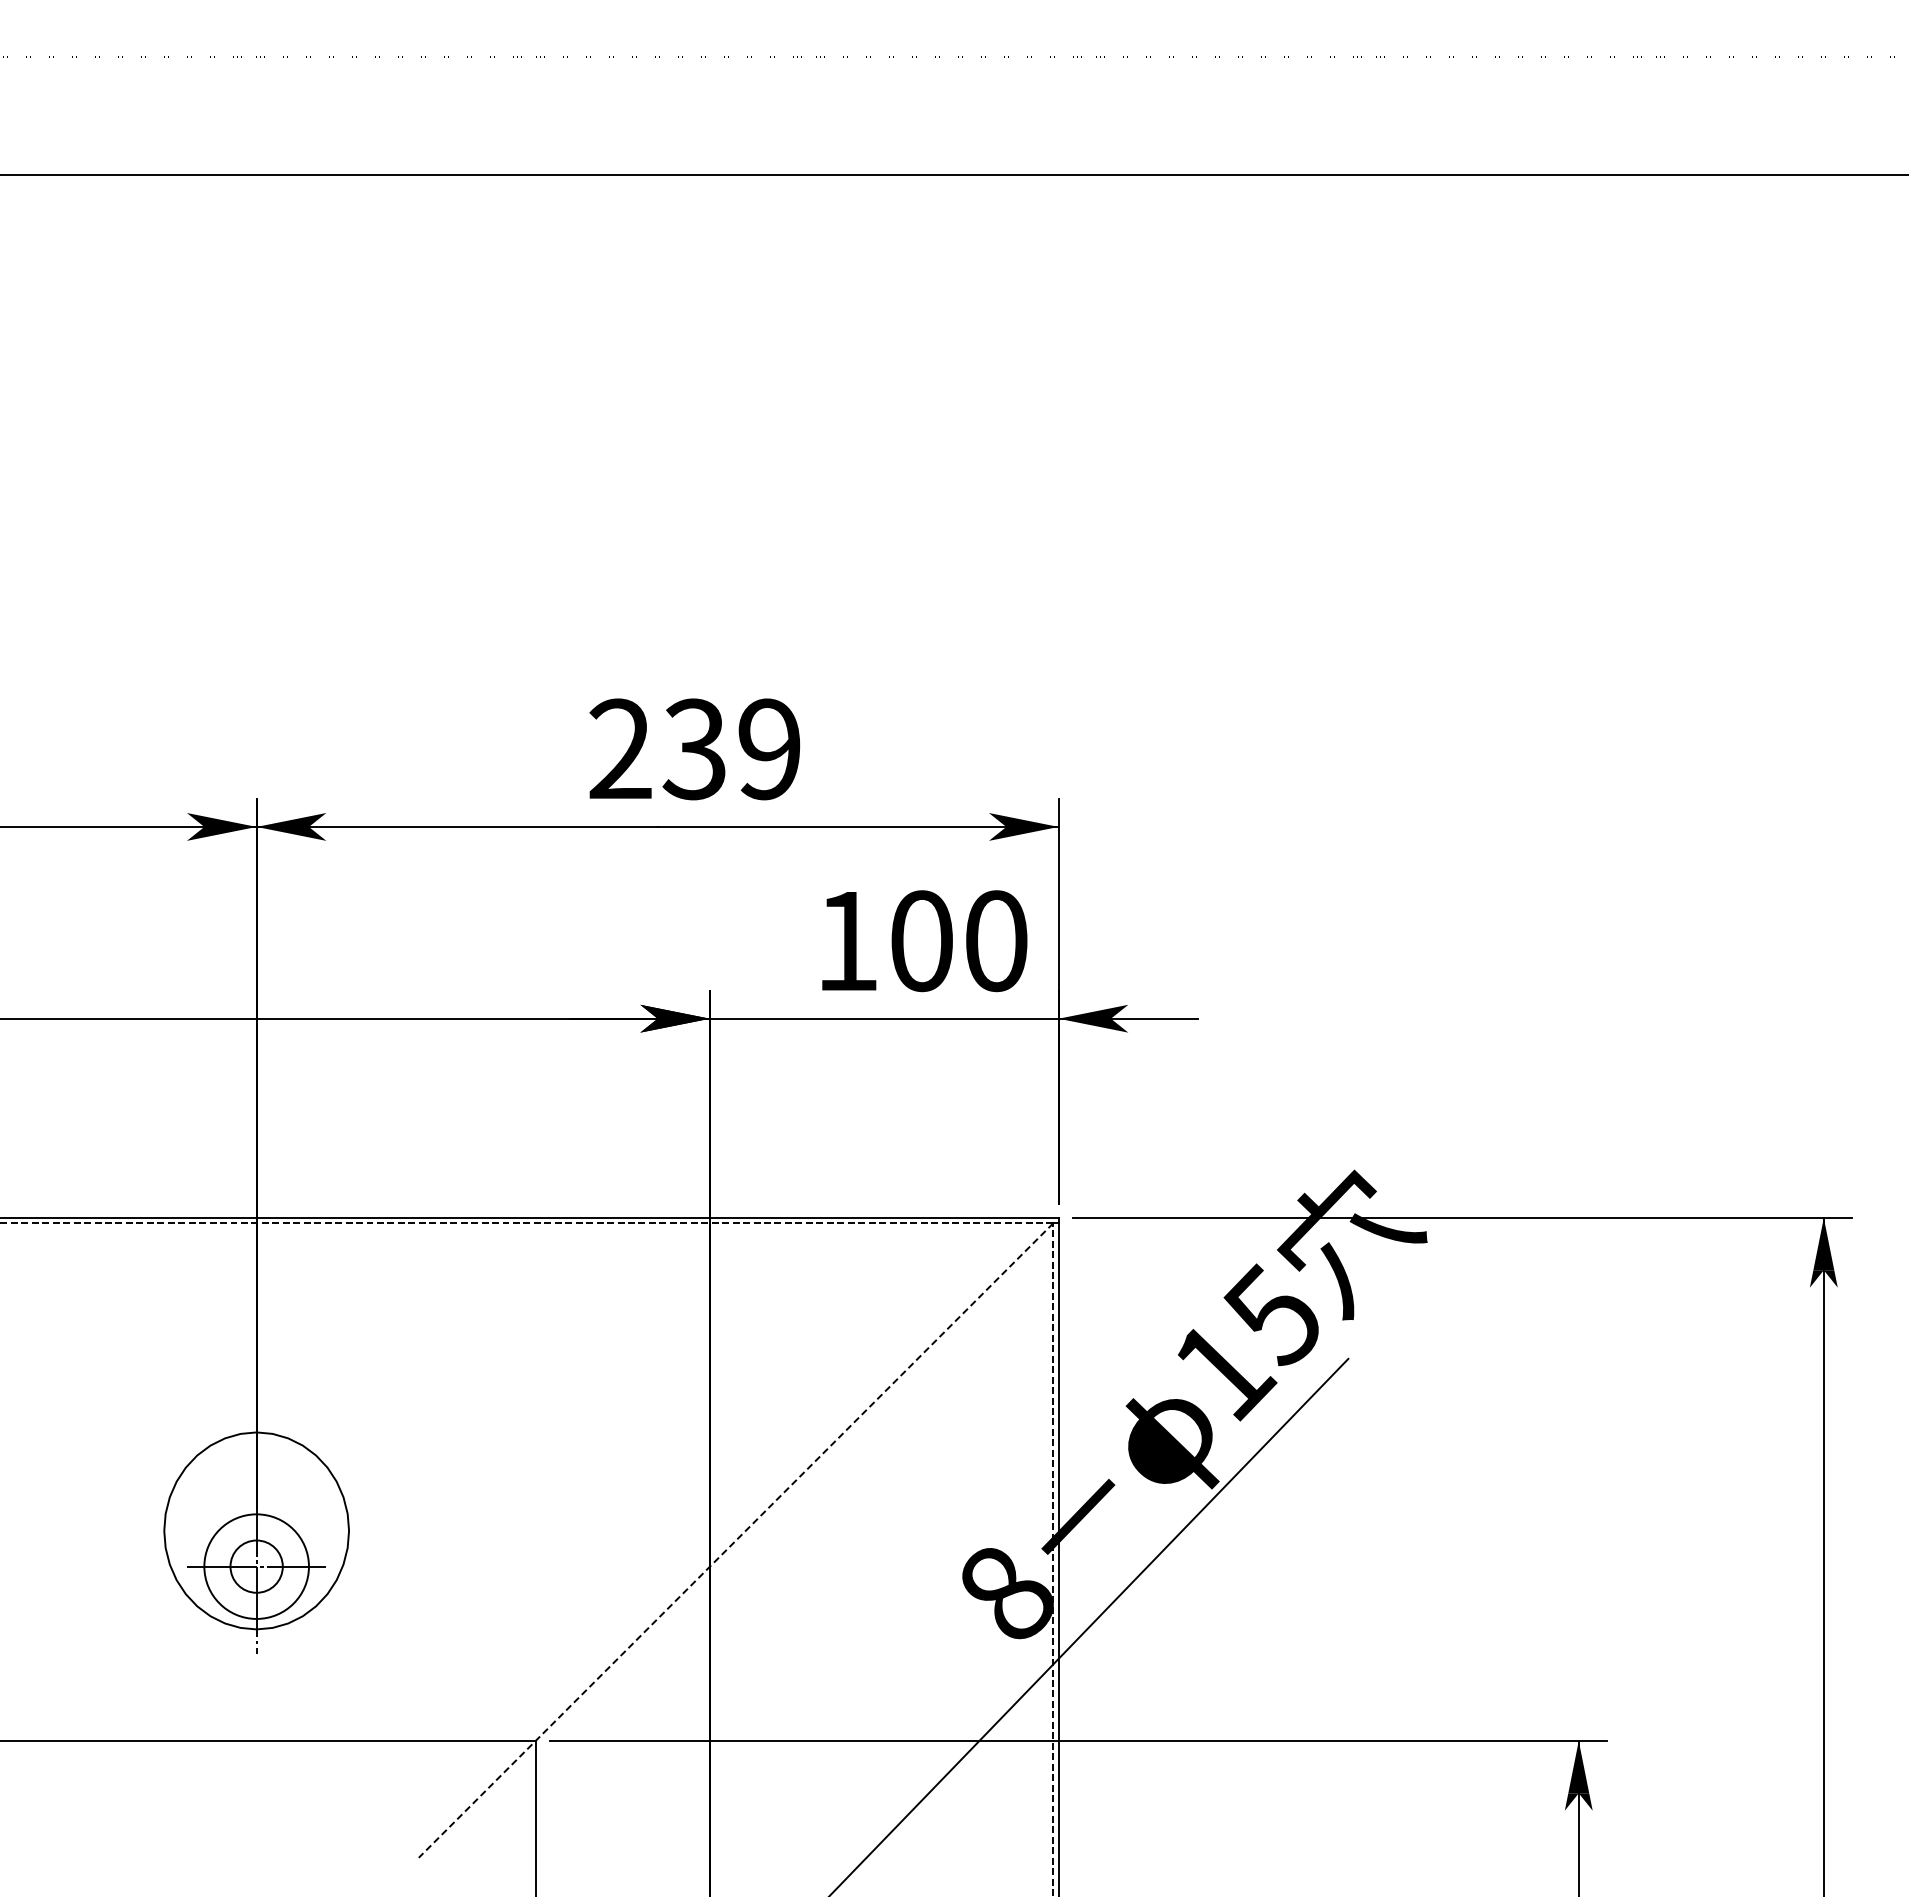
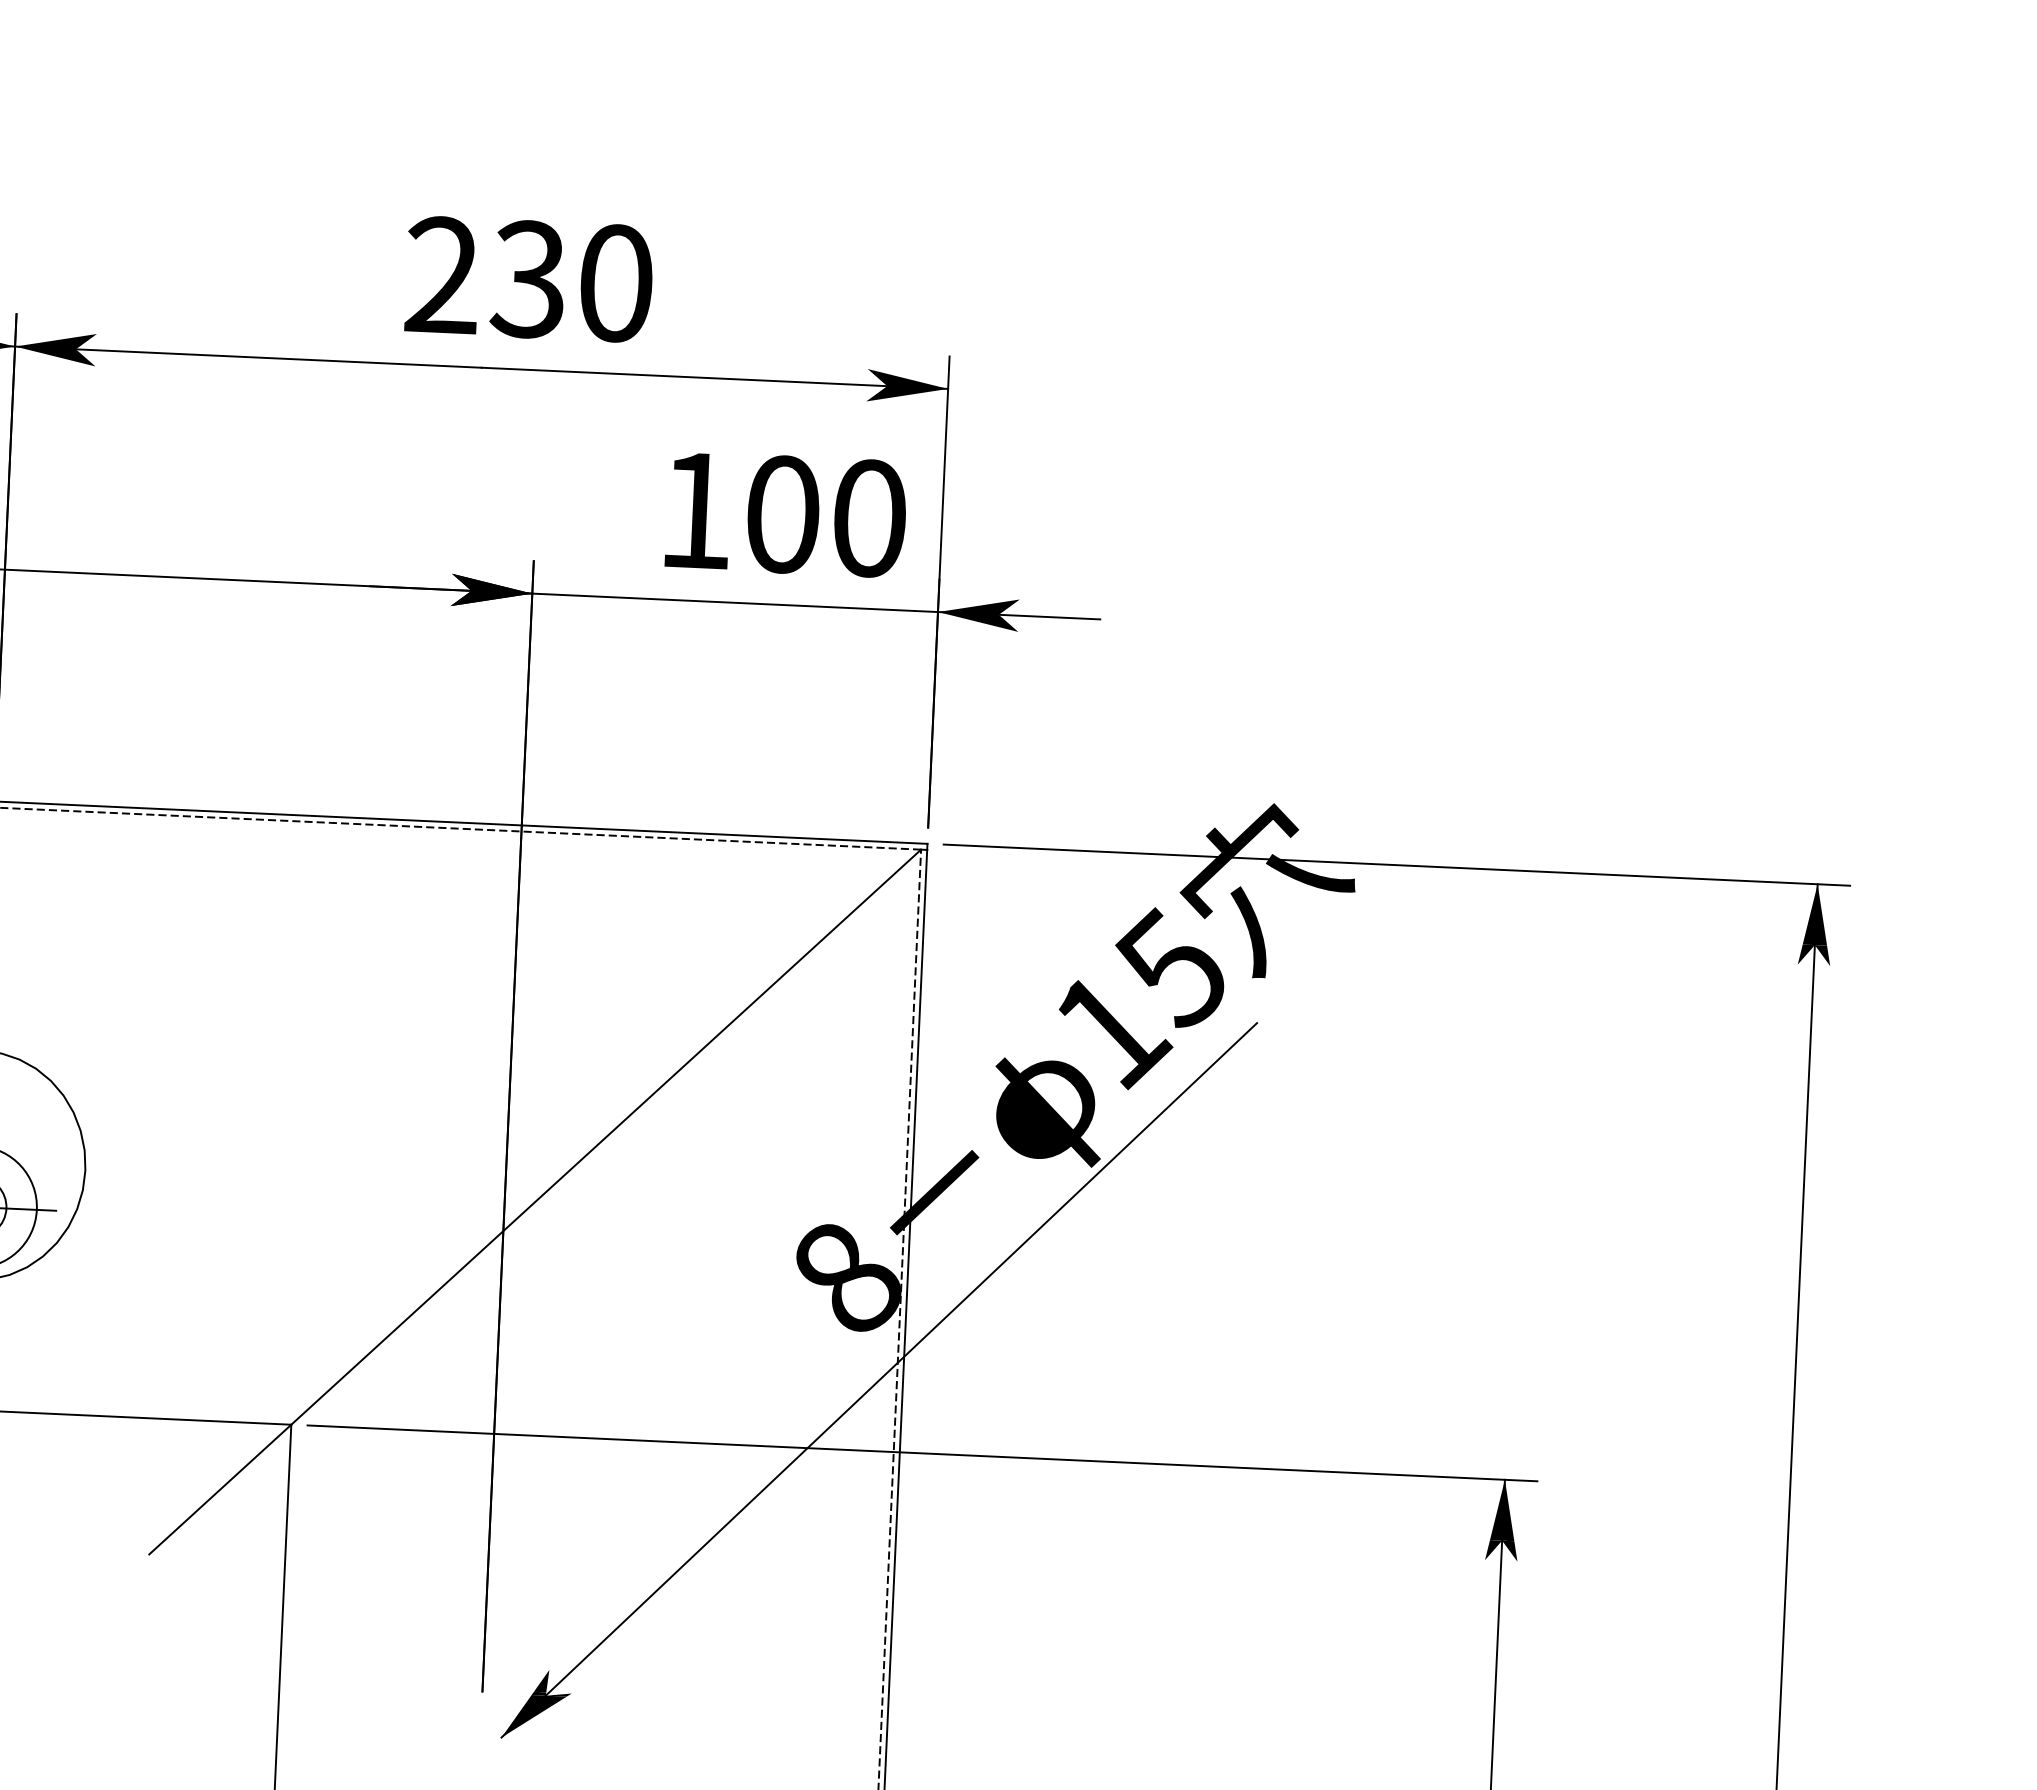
text: (769, 749) -> (615, 283), 239 -> 230
line: (736, 1540) -> (535, 1202), dashed -> solid

